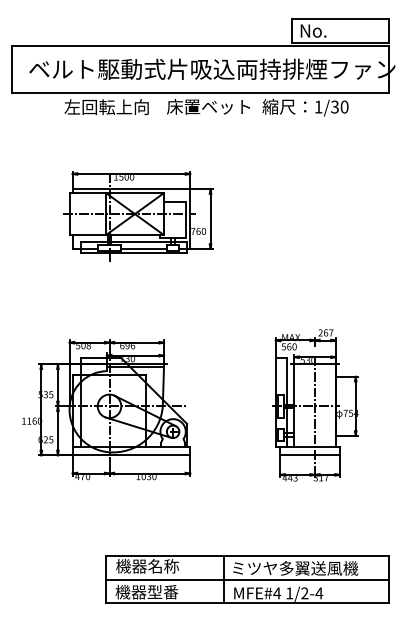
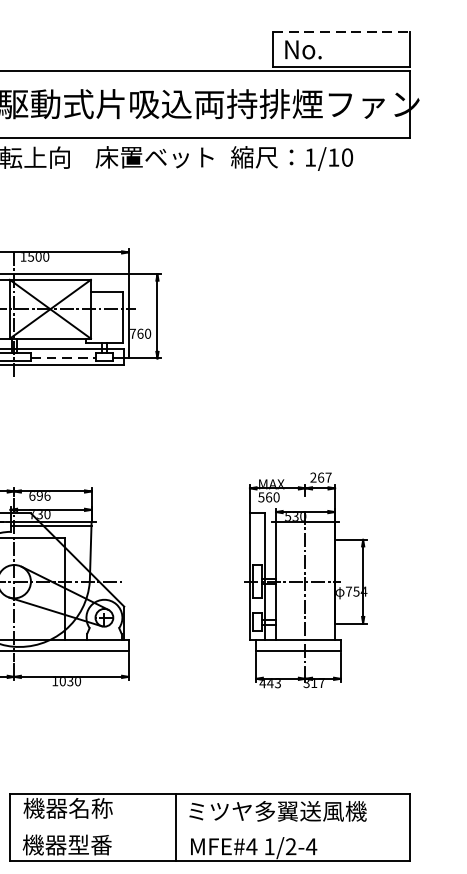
line: (340, 18) -> (341, 32), solid -> dashed
text: (334, 106) -> (333, 156), 1/30 -> 1/10
line: (144, 248) -> (63, 357), solid -> dashed
line: (247, 579) -> (209, 827), removed

